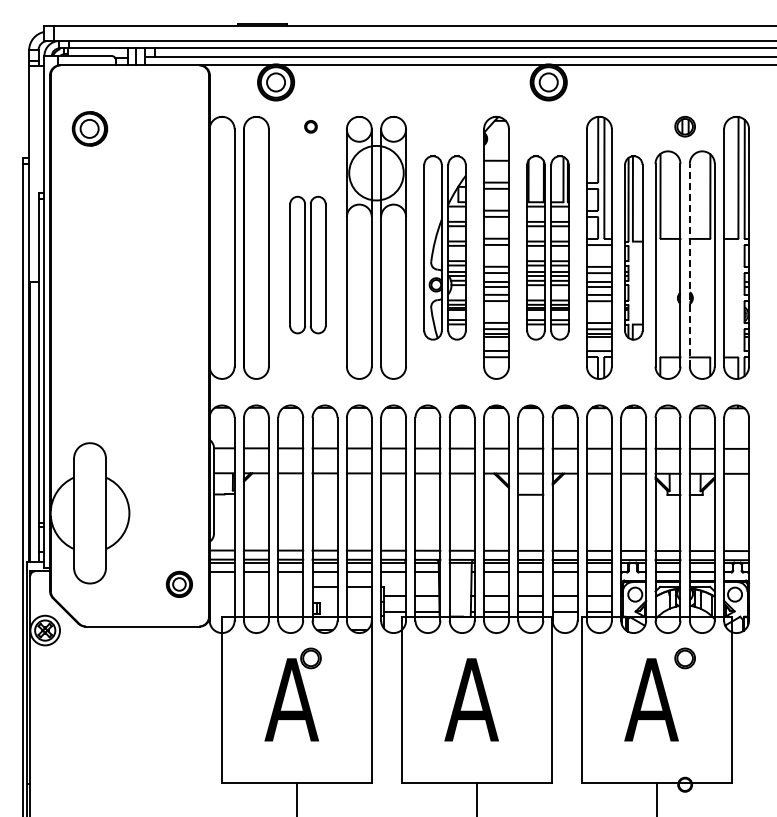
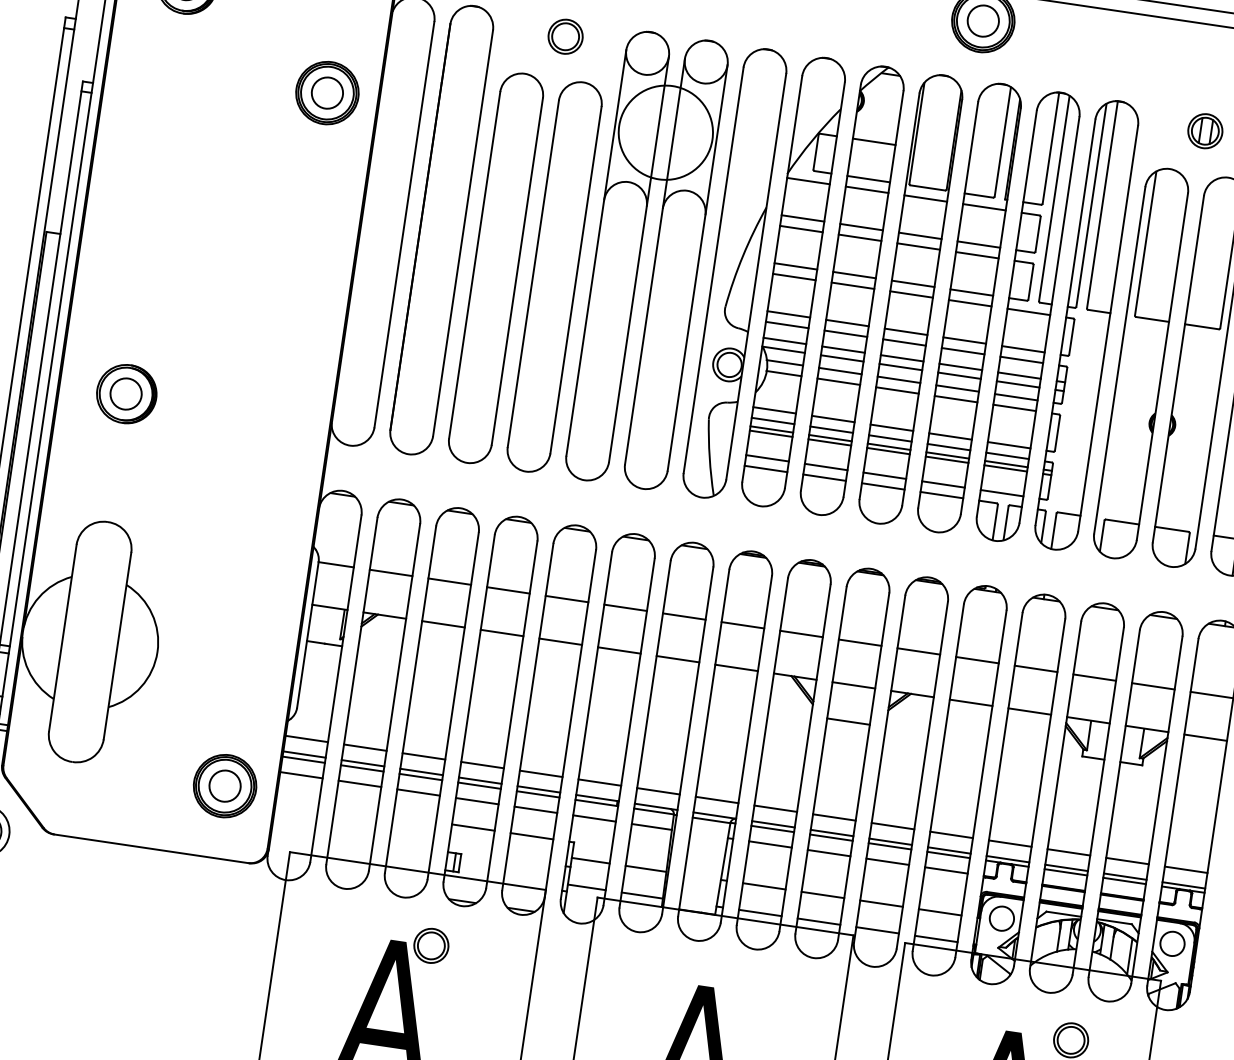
part: (310, 126) -> (564, 36), size x1.67
part: (179, 179) -> (327, 93), added
part: (444, 247) -> (763, 276), size x1.43
part: (547, 247) -> (939, 302), size x1.43
part: (633, 247) -> (1086, 324), size x1.43
part: (307, 264) -> (524, 271), size x1.67
line: (689, 264) -> (1178, 367), dashed -> solid
part: (89, 368) -> (125, 394), added
part: (179, 584) -> (225, 786), size x1.43

